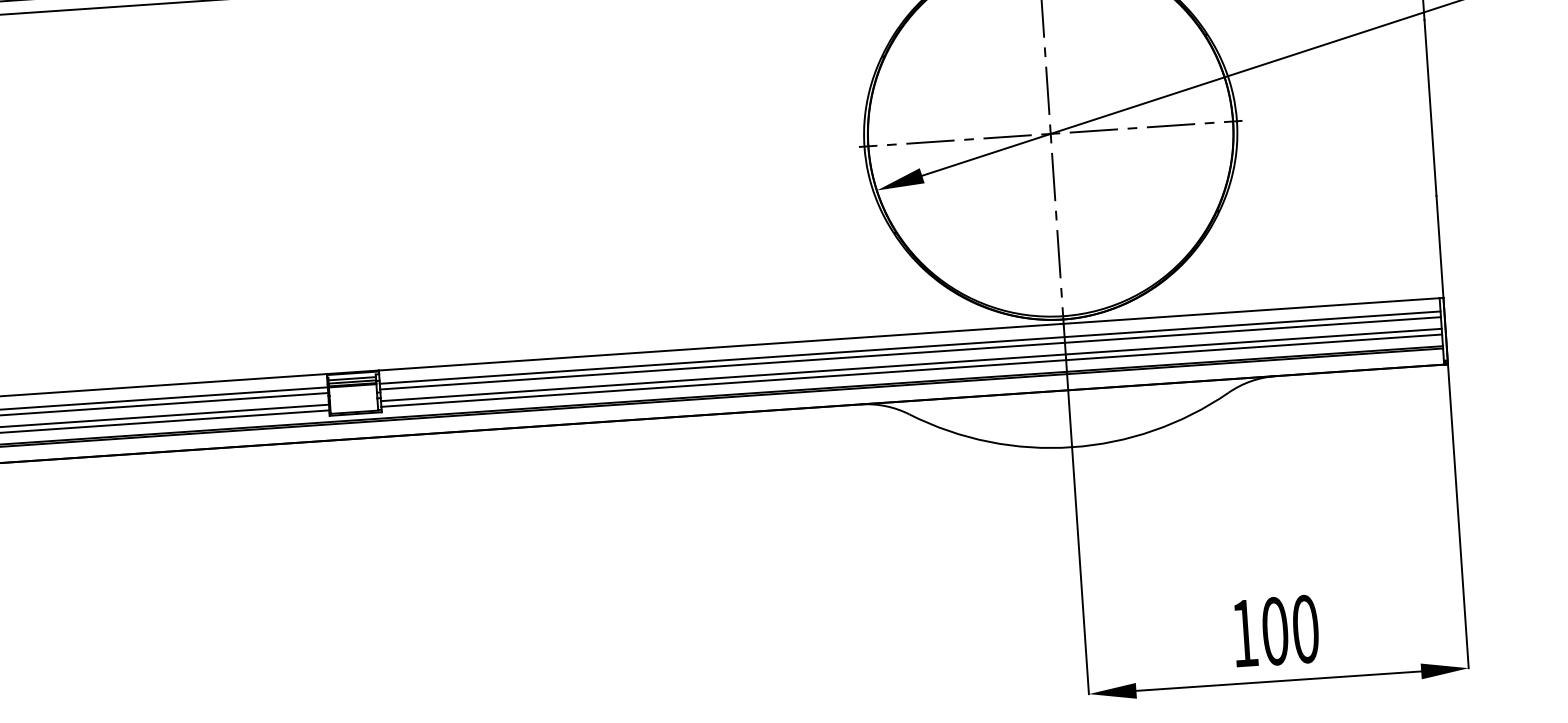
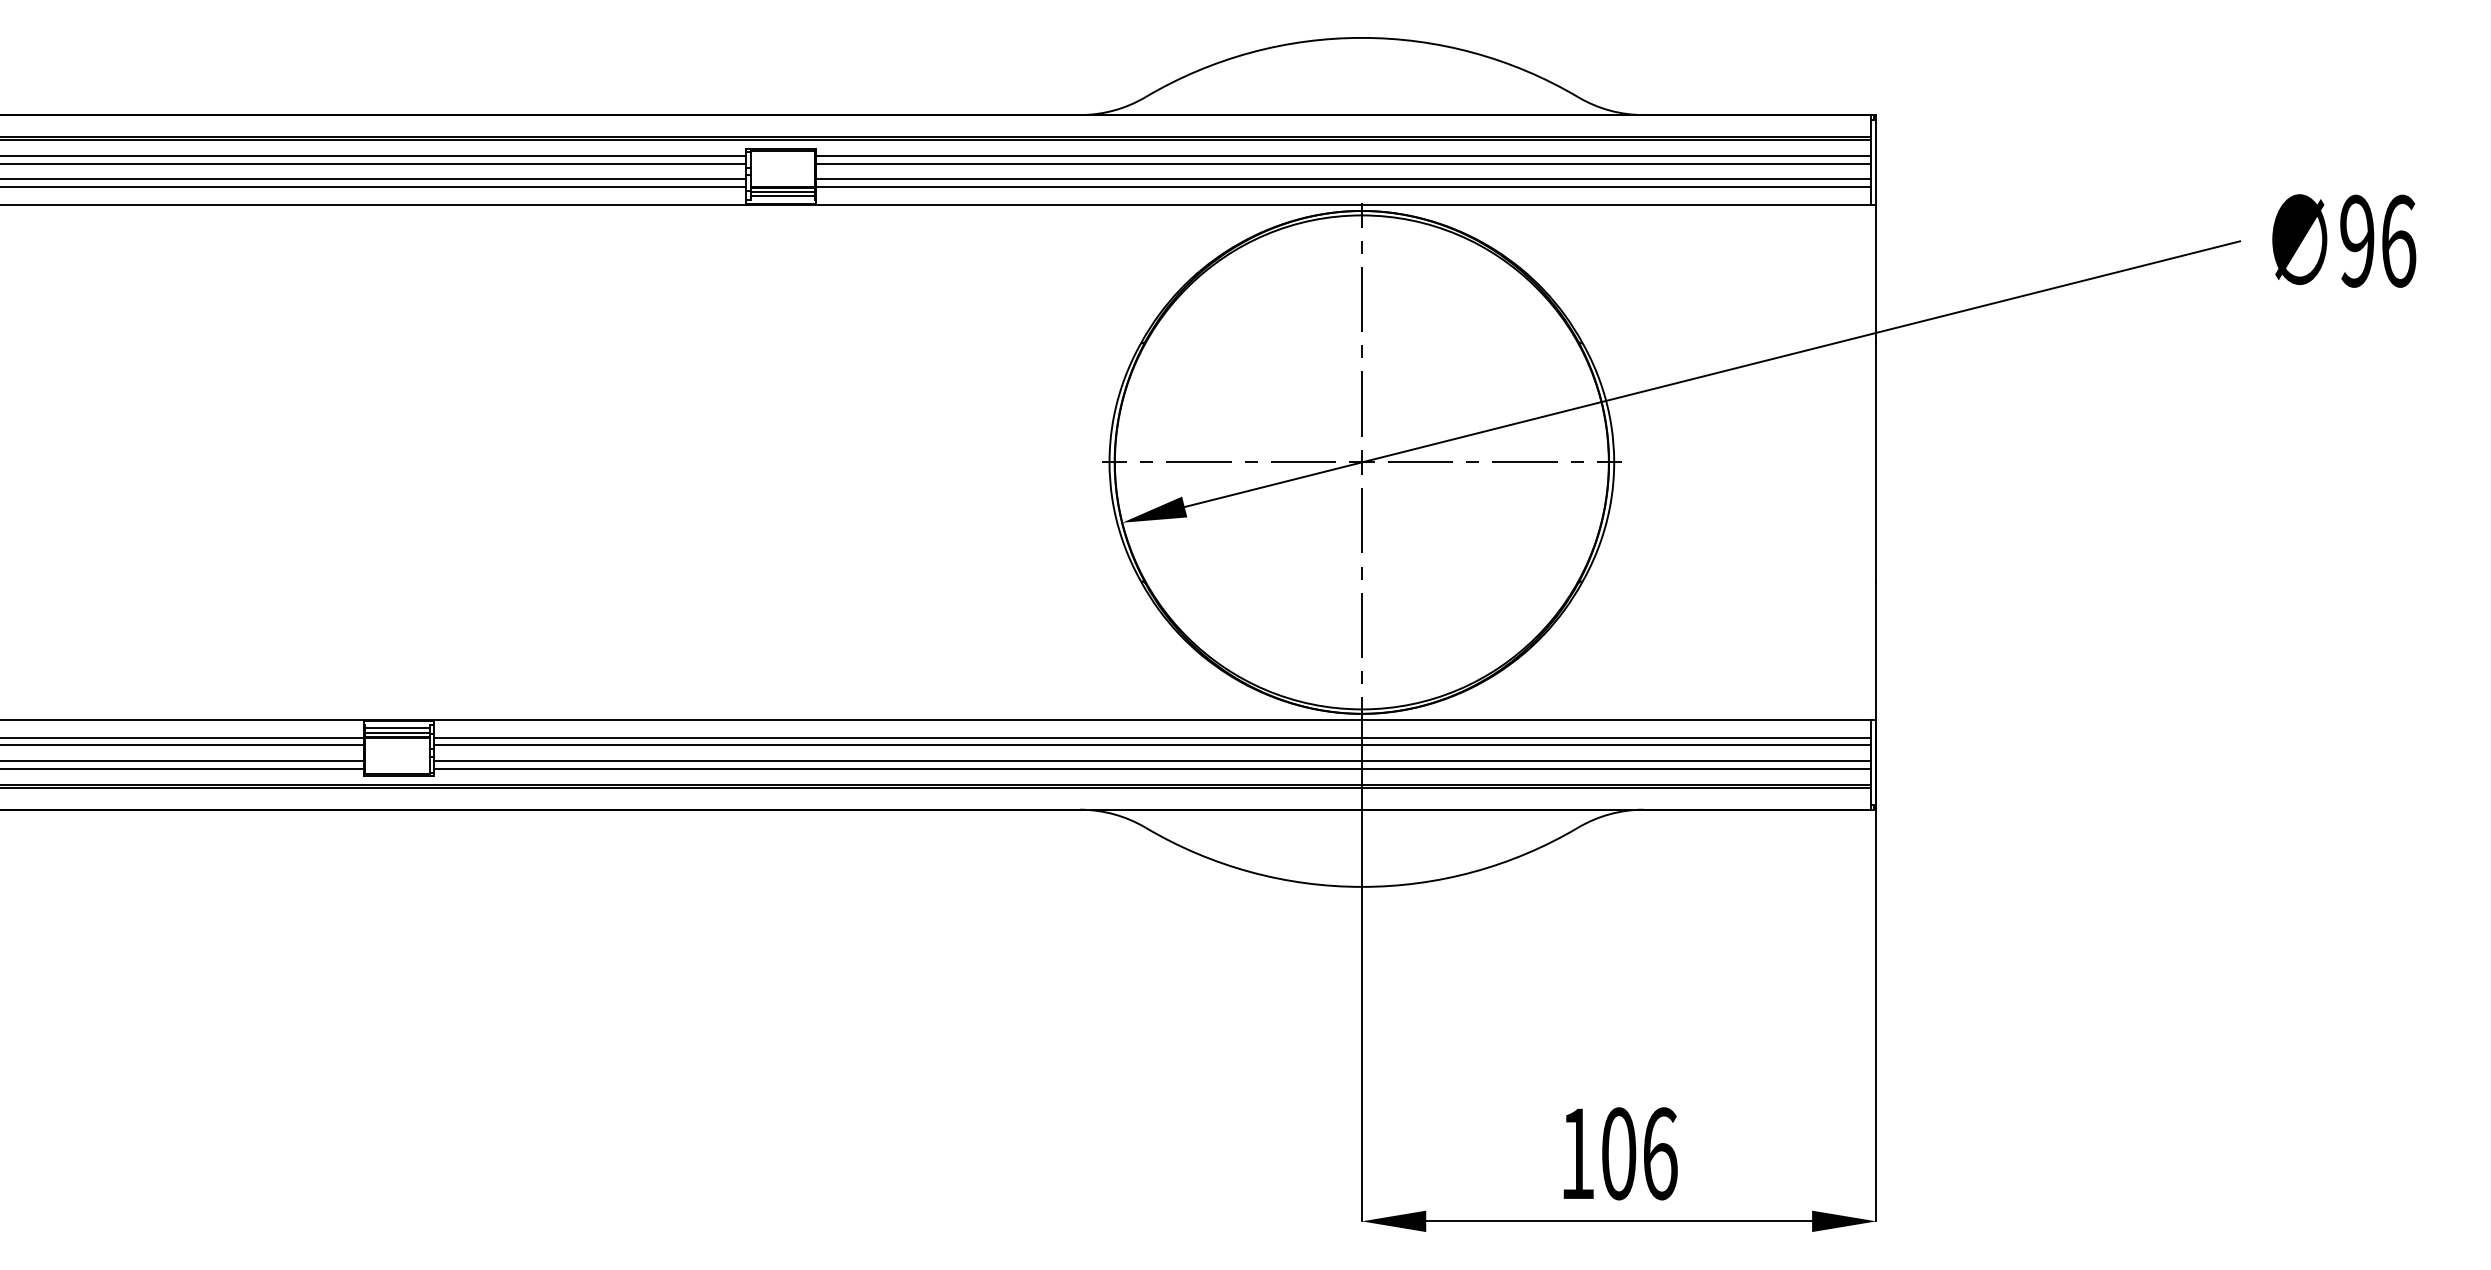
text: (1305, 628) -> (1660, 1153), 100 -> 106

